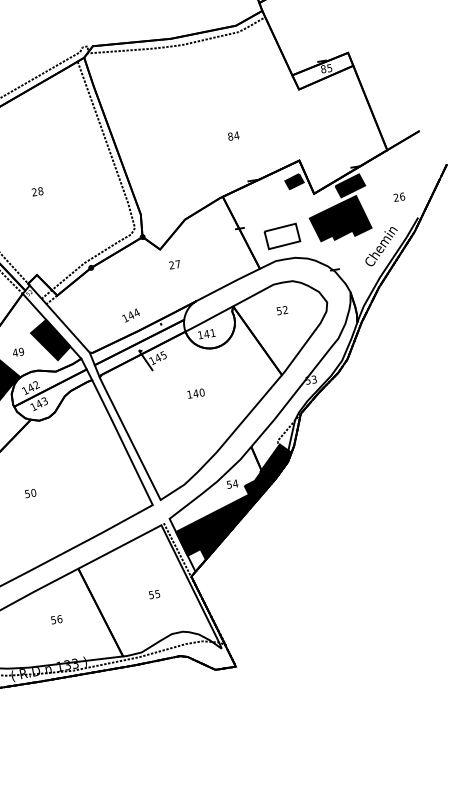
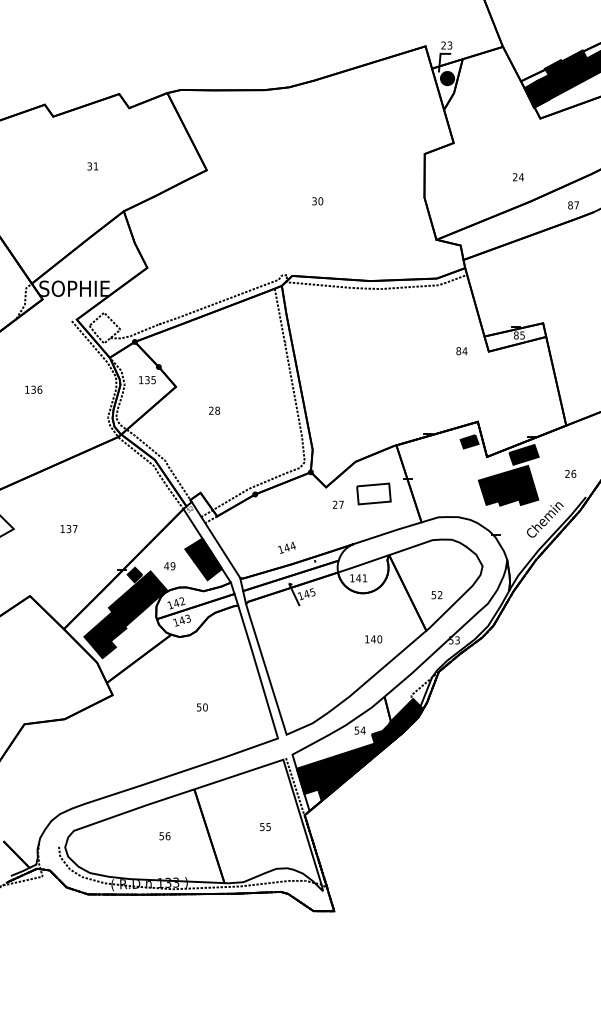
text: (233, 136) -> (461, 351), moved
part: (281, 236) -> (373, 493), moved
text: (281, 310) -> (436, 595), moved
text: (196, 393) -> (373, 639), moved
text: (29, 493) -> (201, 707), moved

